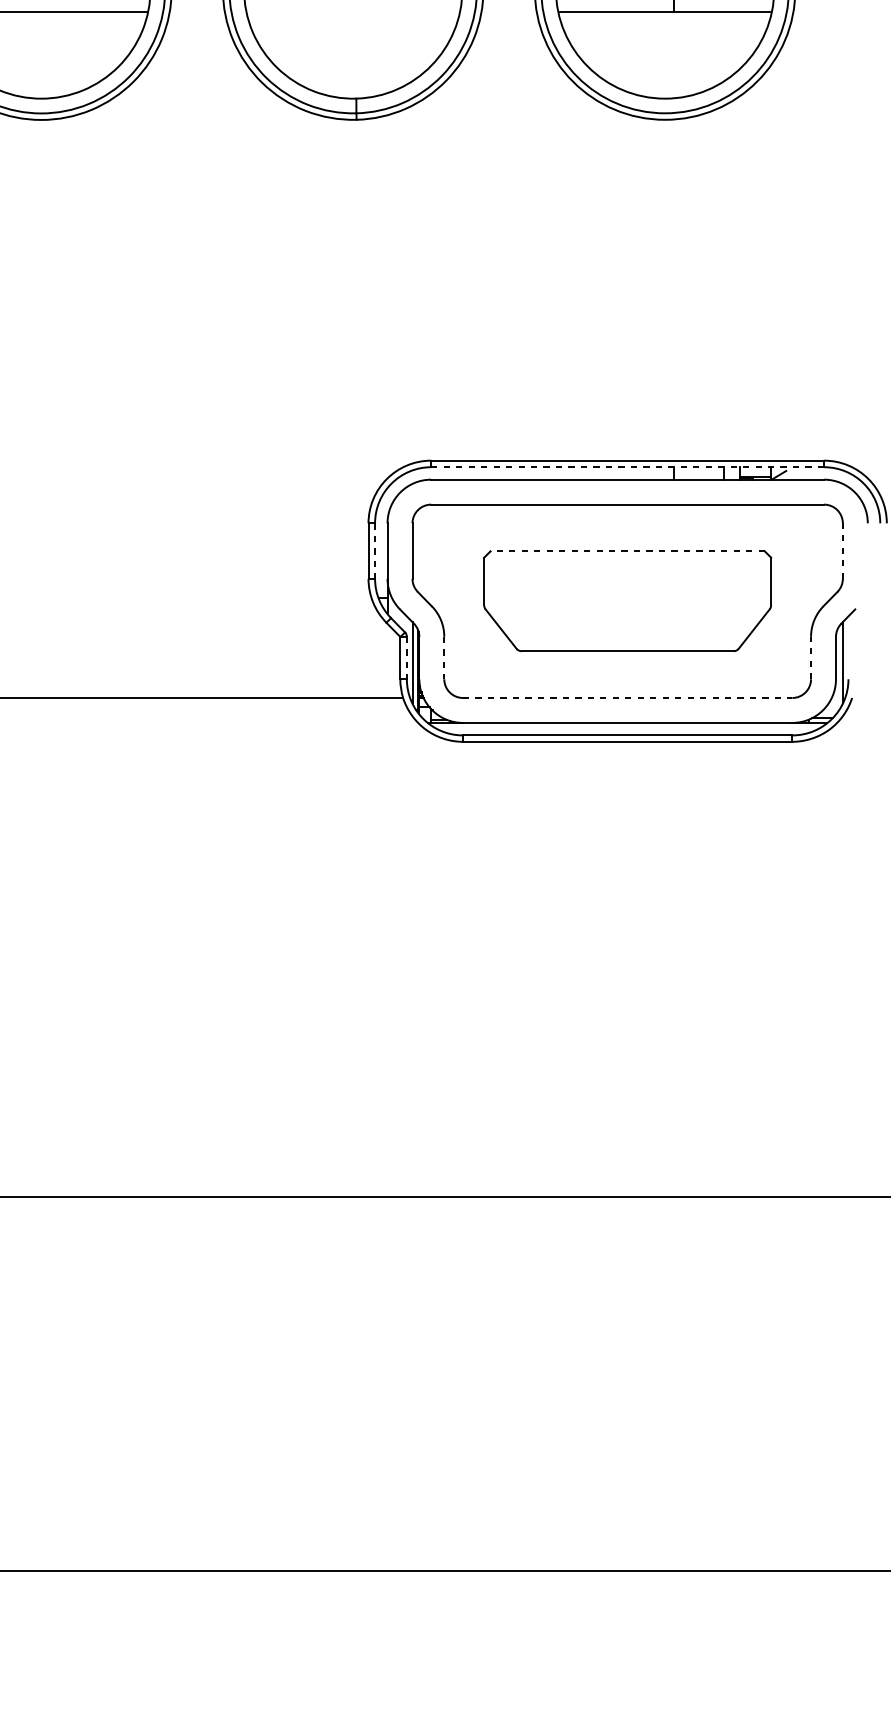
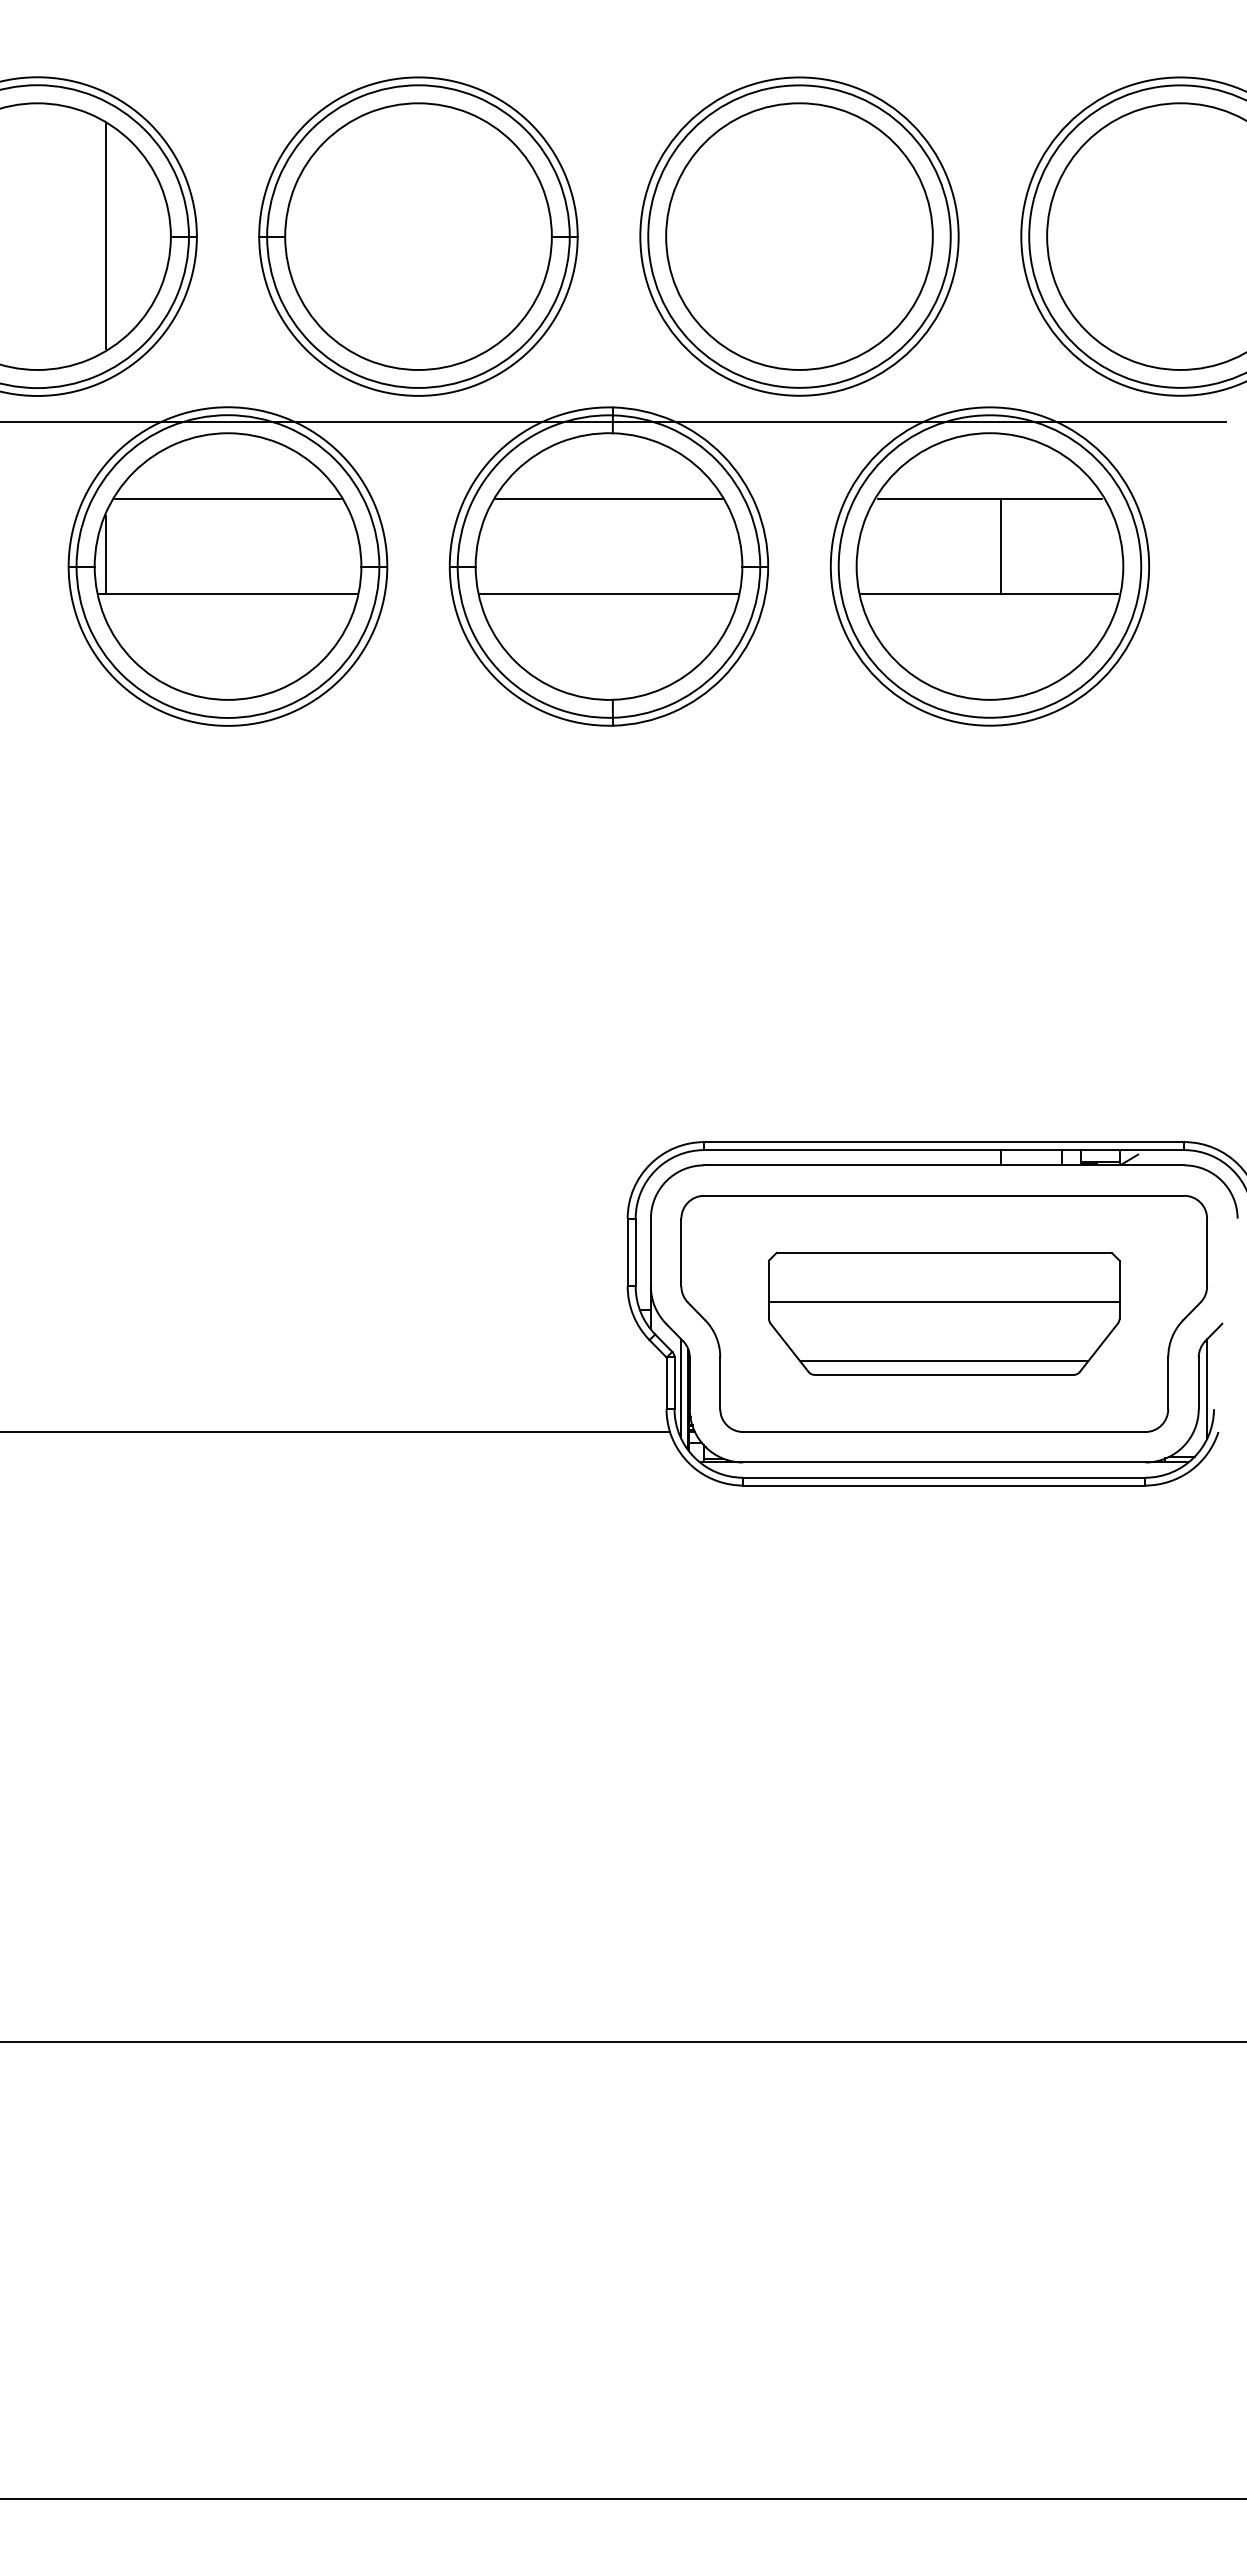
line: (353, 11) -> (609, 593), added
line: (627, 467) -> (943, 1150), dashed -> solid
line: (374, 551) -> (635, 1252), dashed -> solid
line: (627, 551) -> (944, 1252), dashed -> solid
line: (843, 551) -> (1207, 1252), dashed -> solid
line: (627, 591) -> (944, 1302), added
line: (627, 640) -> (944, 1361), added
line: (406, 658) -> (674, 1383), dashed -> solid
line: (444, 658) -> (720, 1383), dashed -> solid
line: (811, 658) -> (1168, 1383), dashed -> solid
line: (627, 698) -> (944, 1432), dashed -> solid

